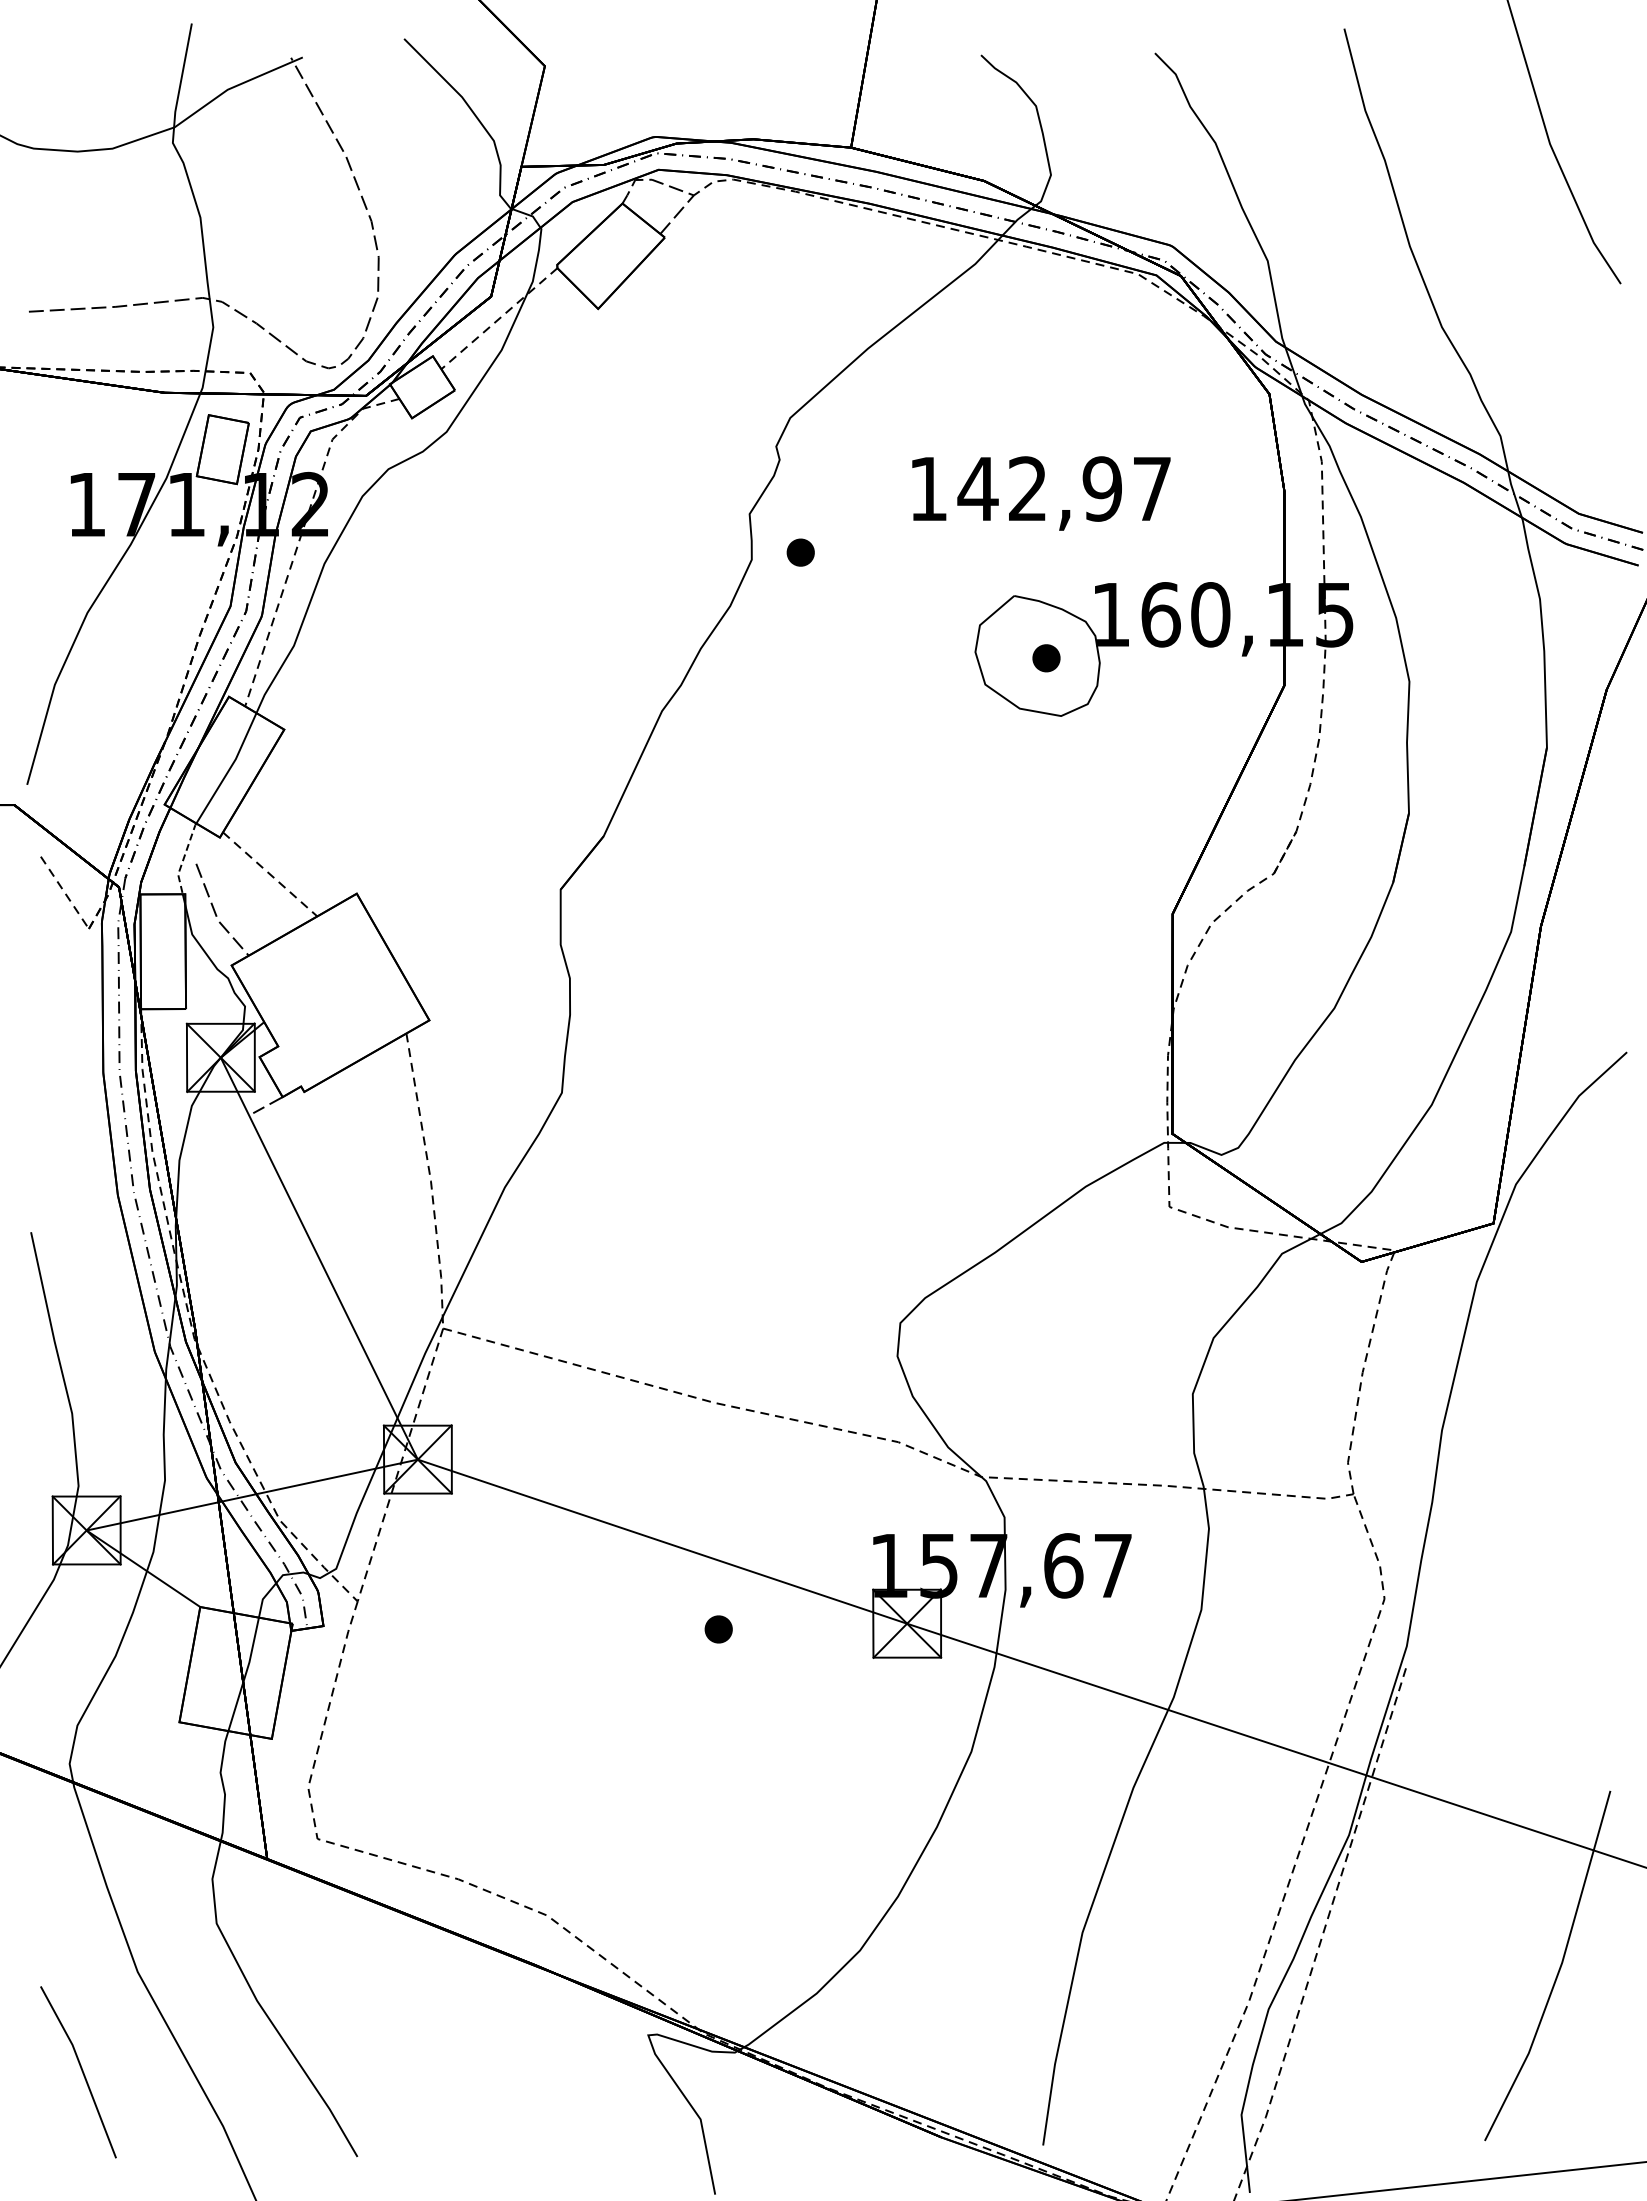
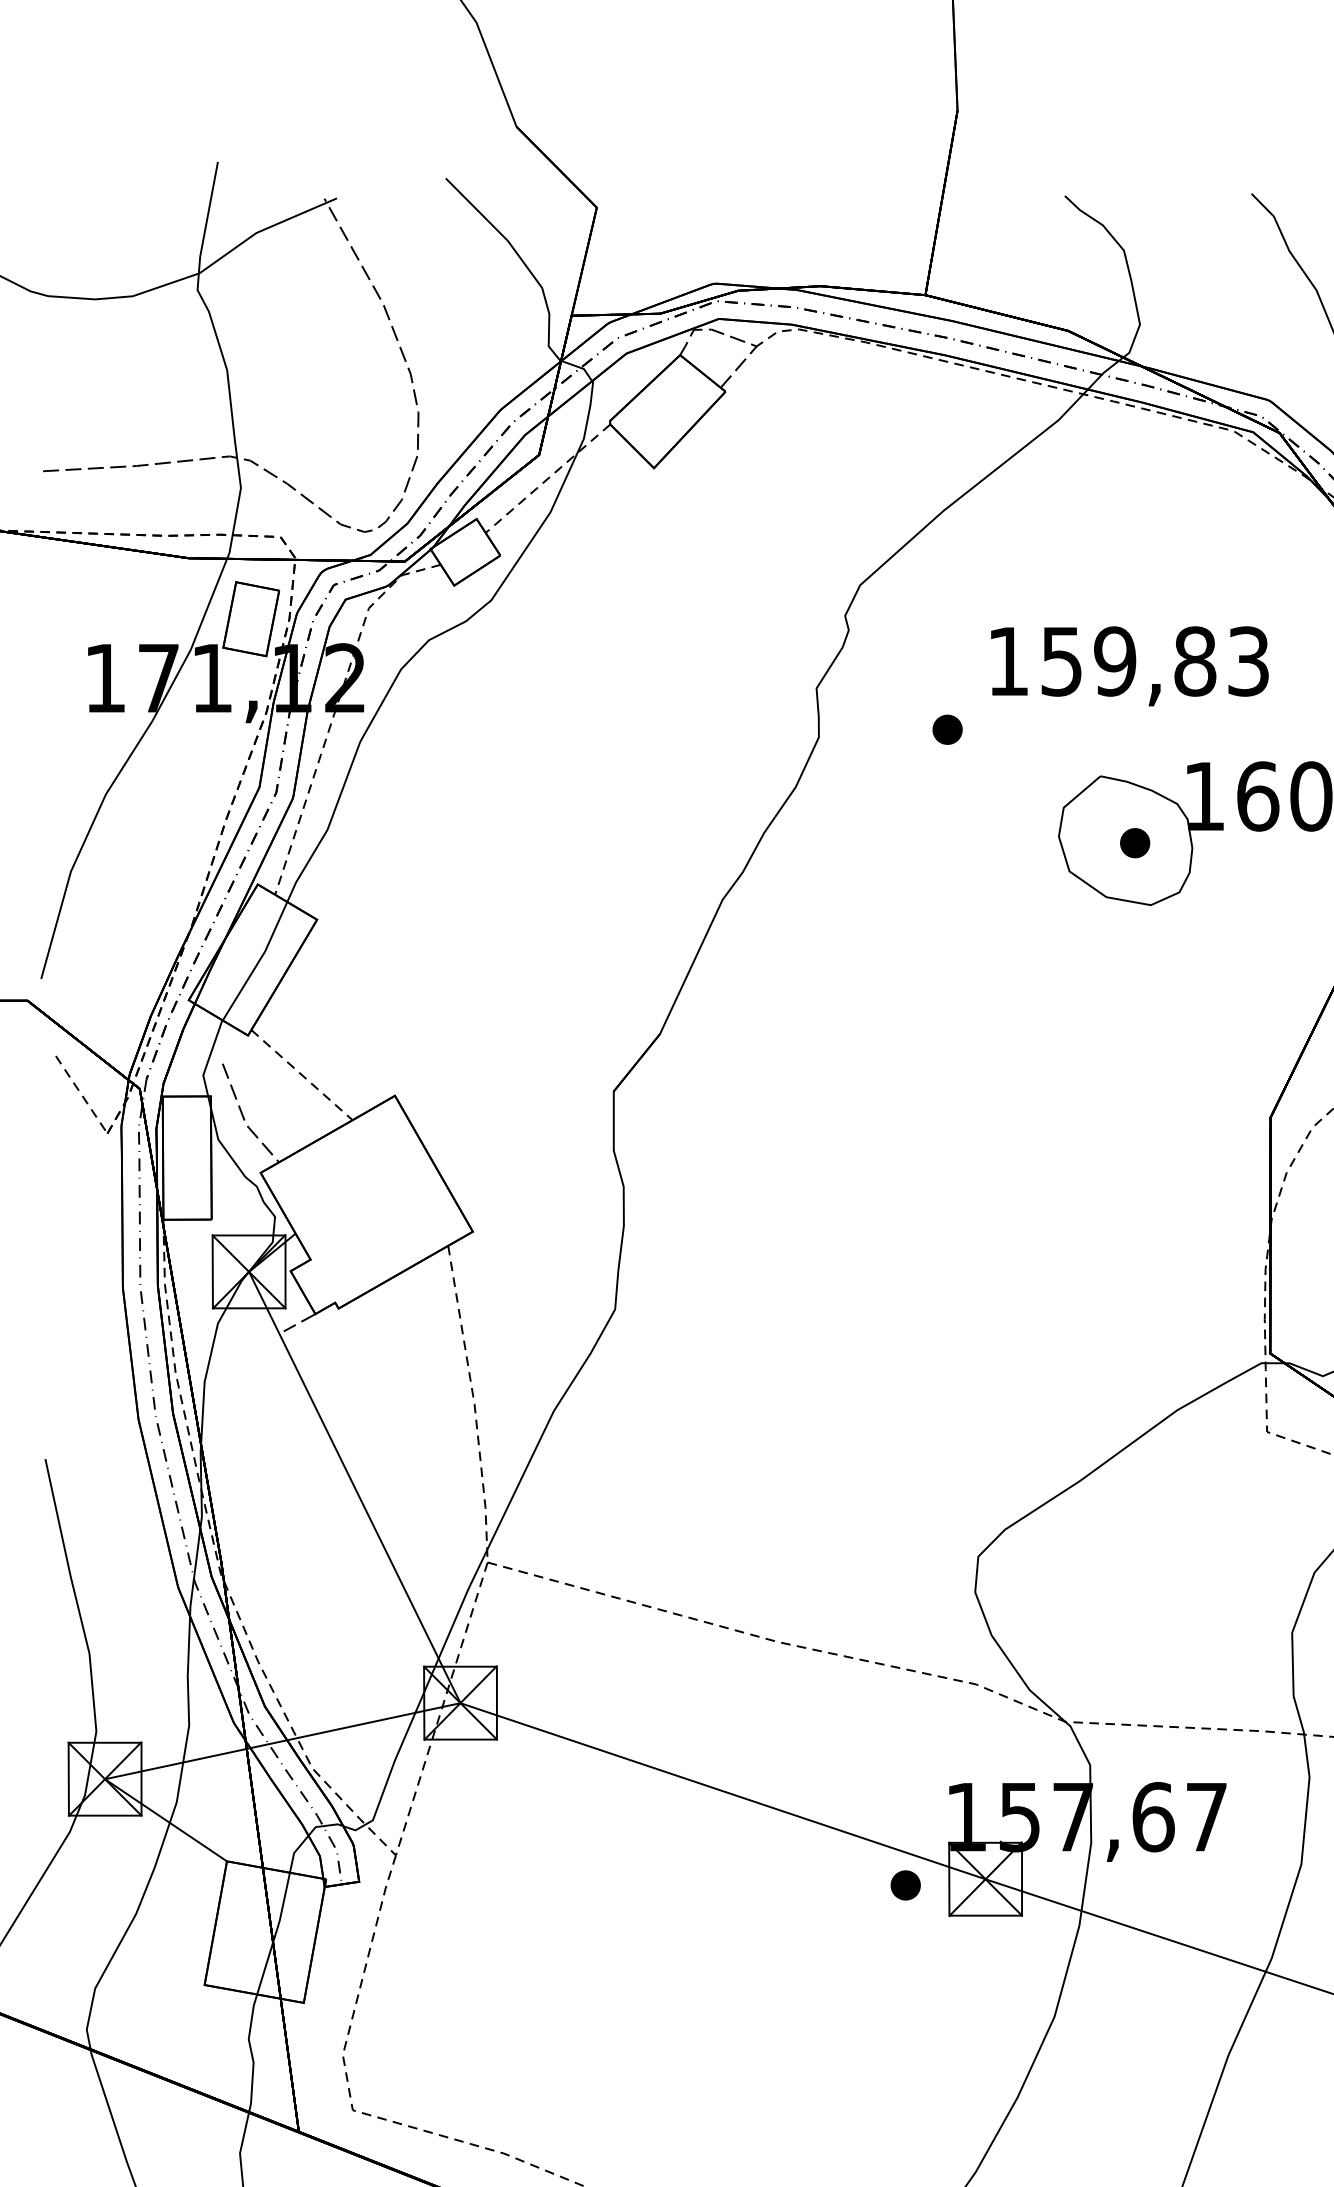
text: (1063, 488) -> (1153, 660), 142,97 -> 159,83
part: (800, 552) -> (947, 729), moved
line: (183, 858) -> (208, 1058), dashed -> solid
part: (718, 1629) -> (905, 1885), moved

